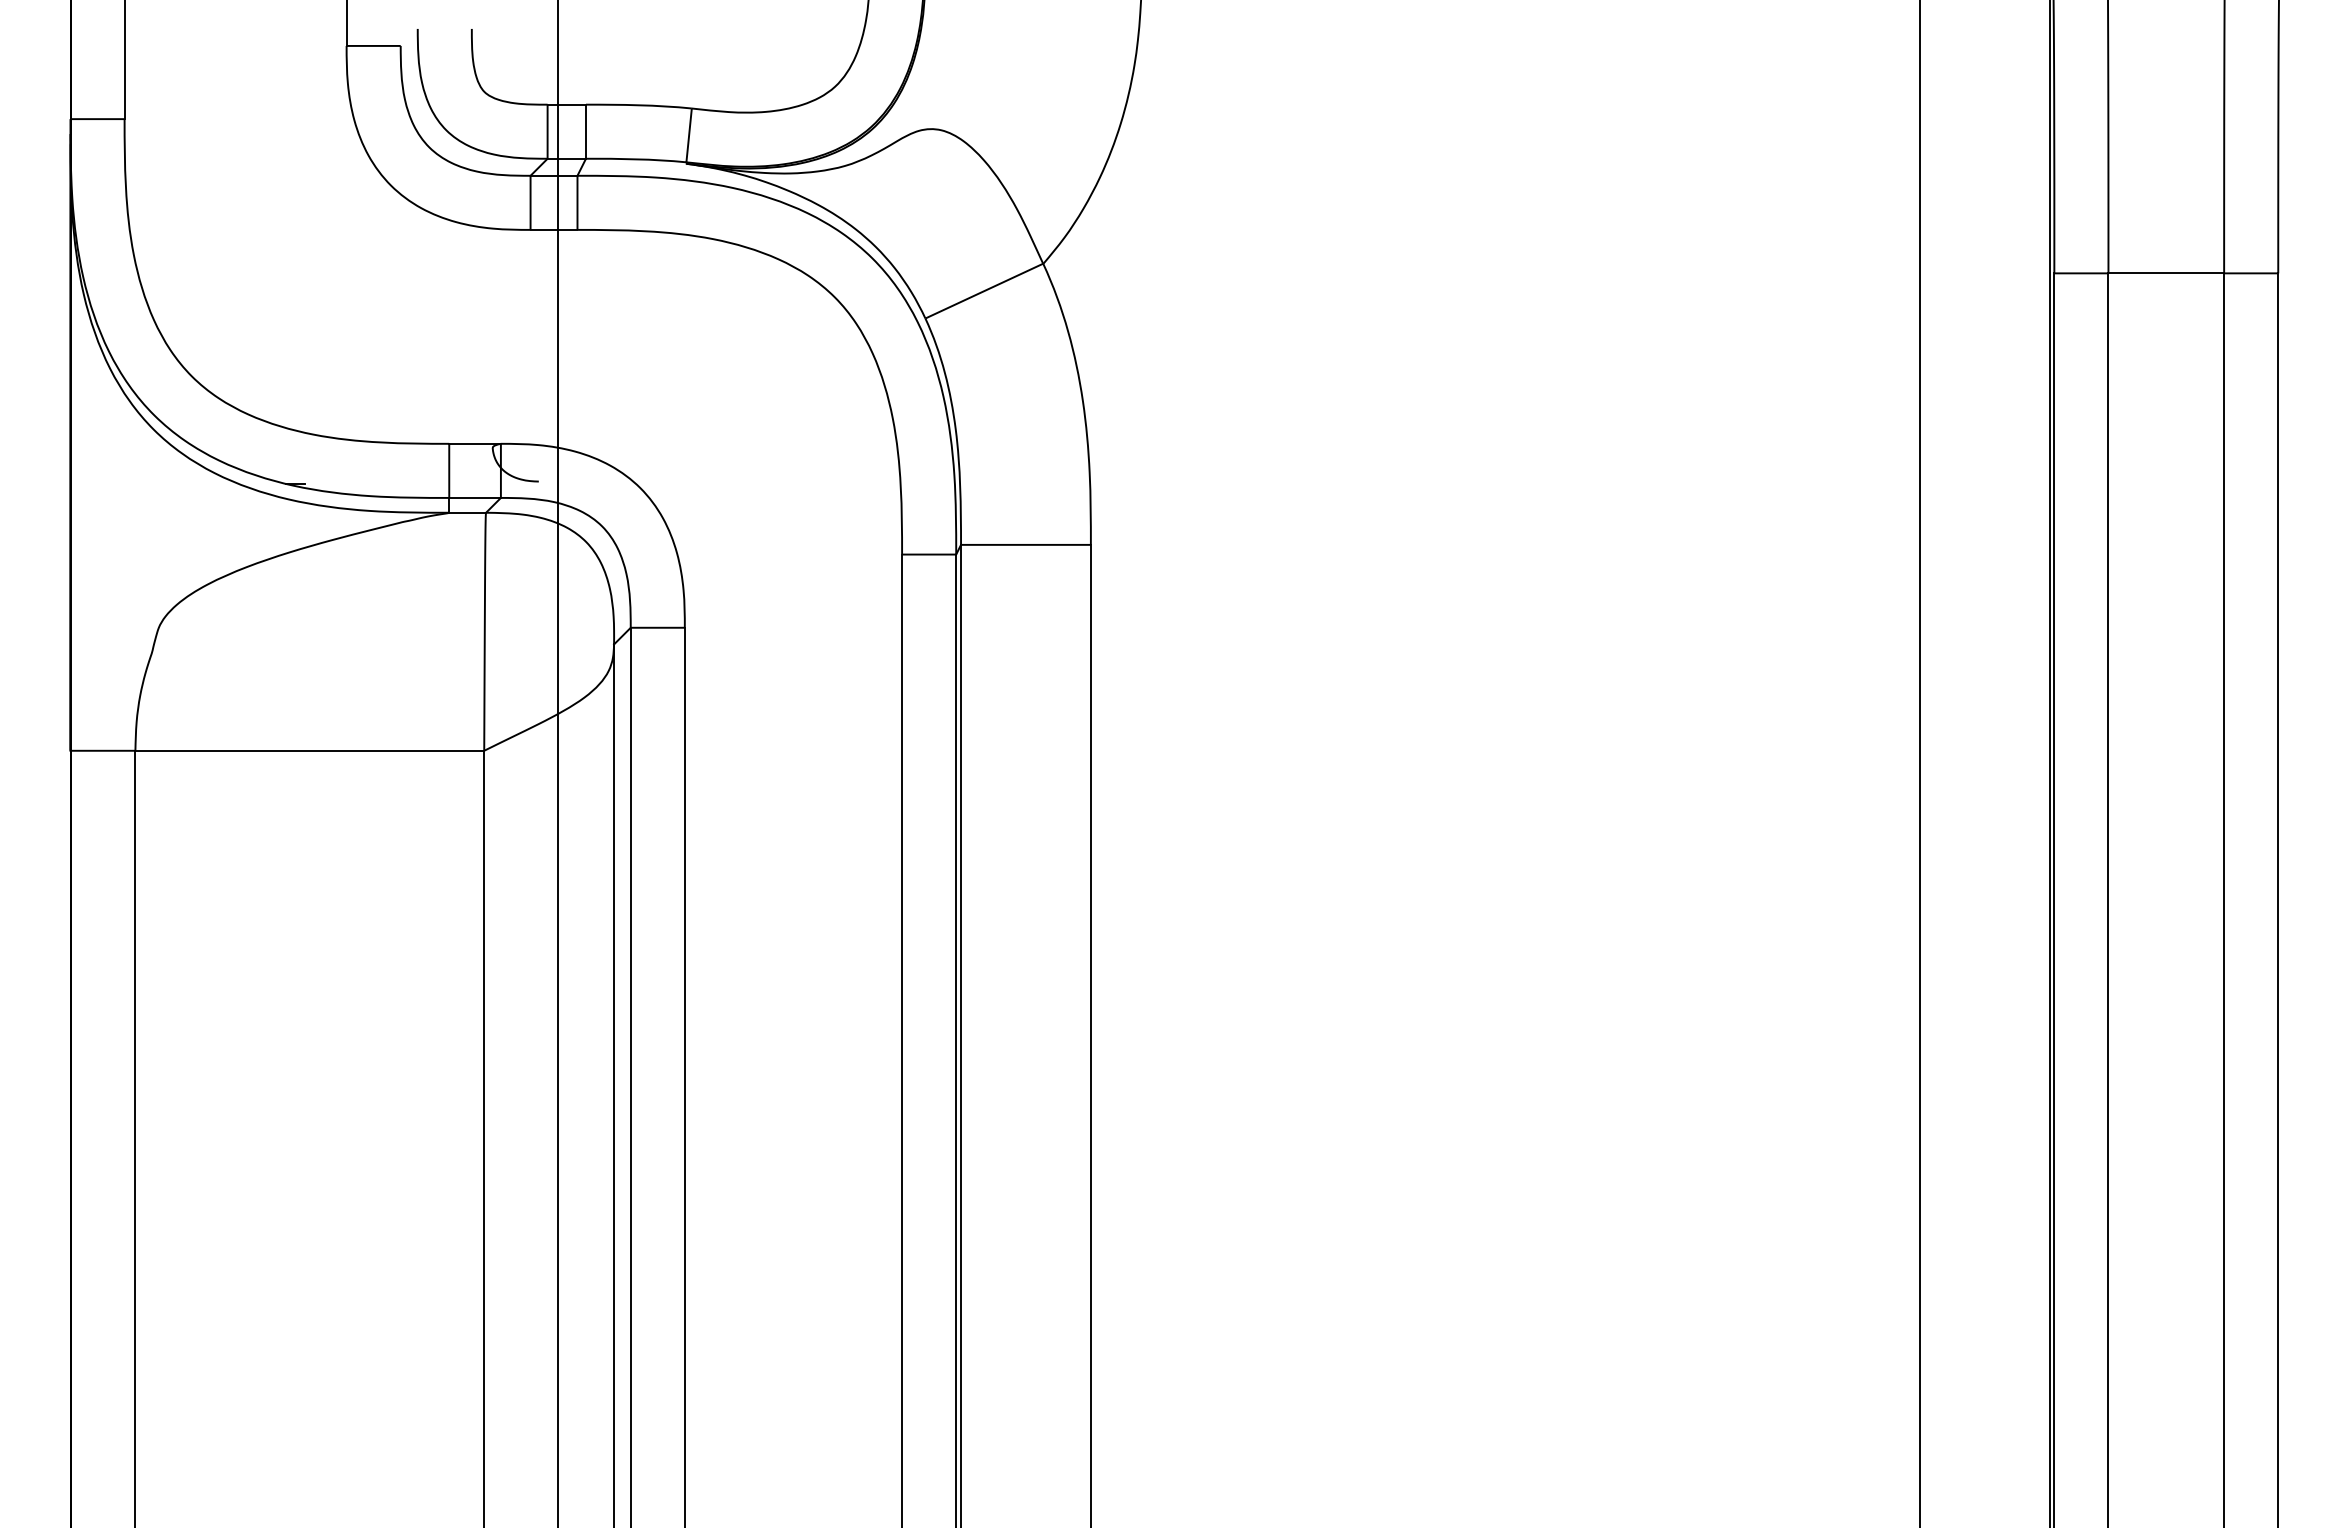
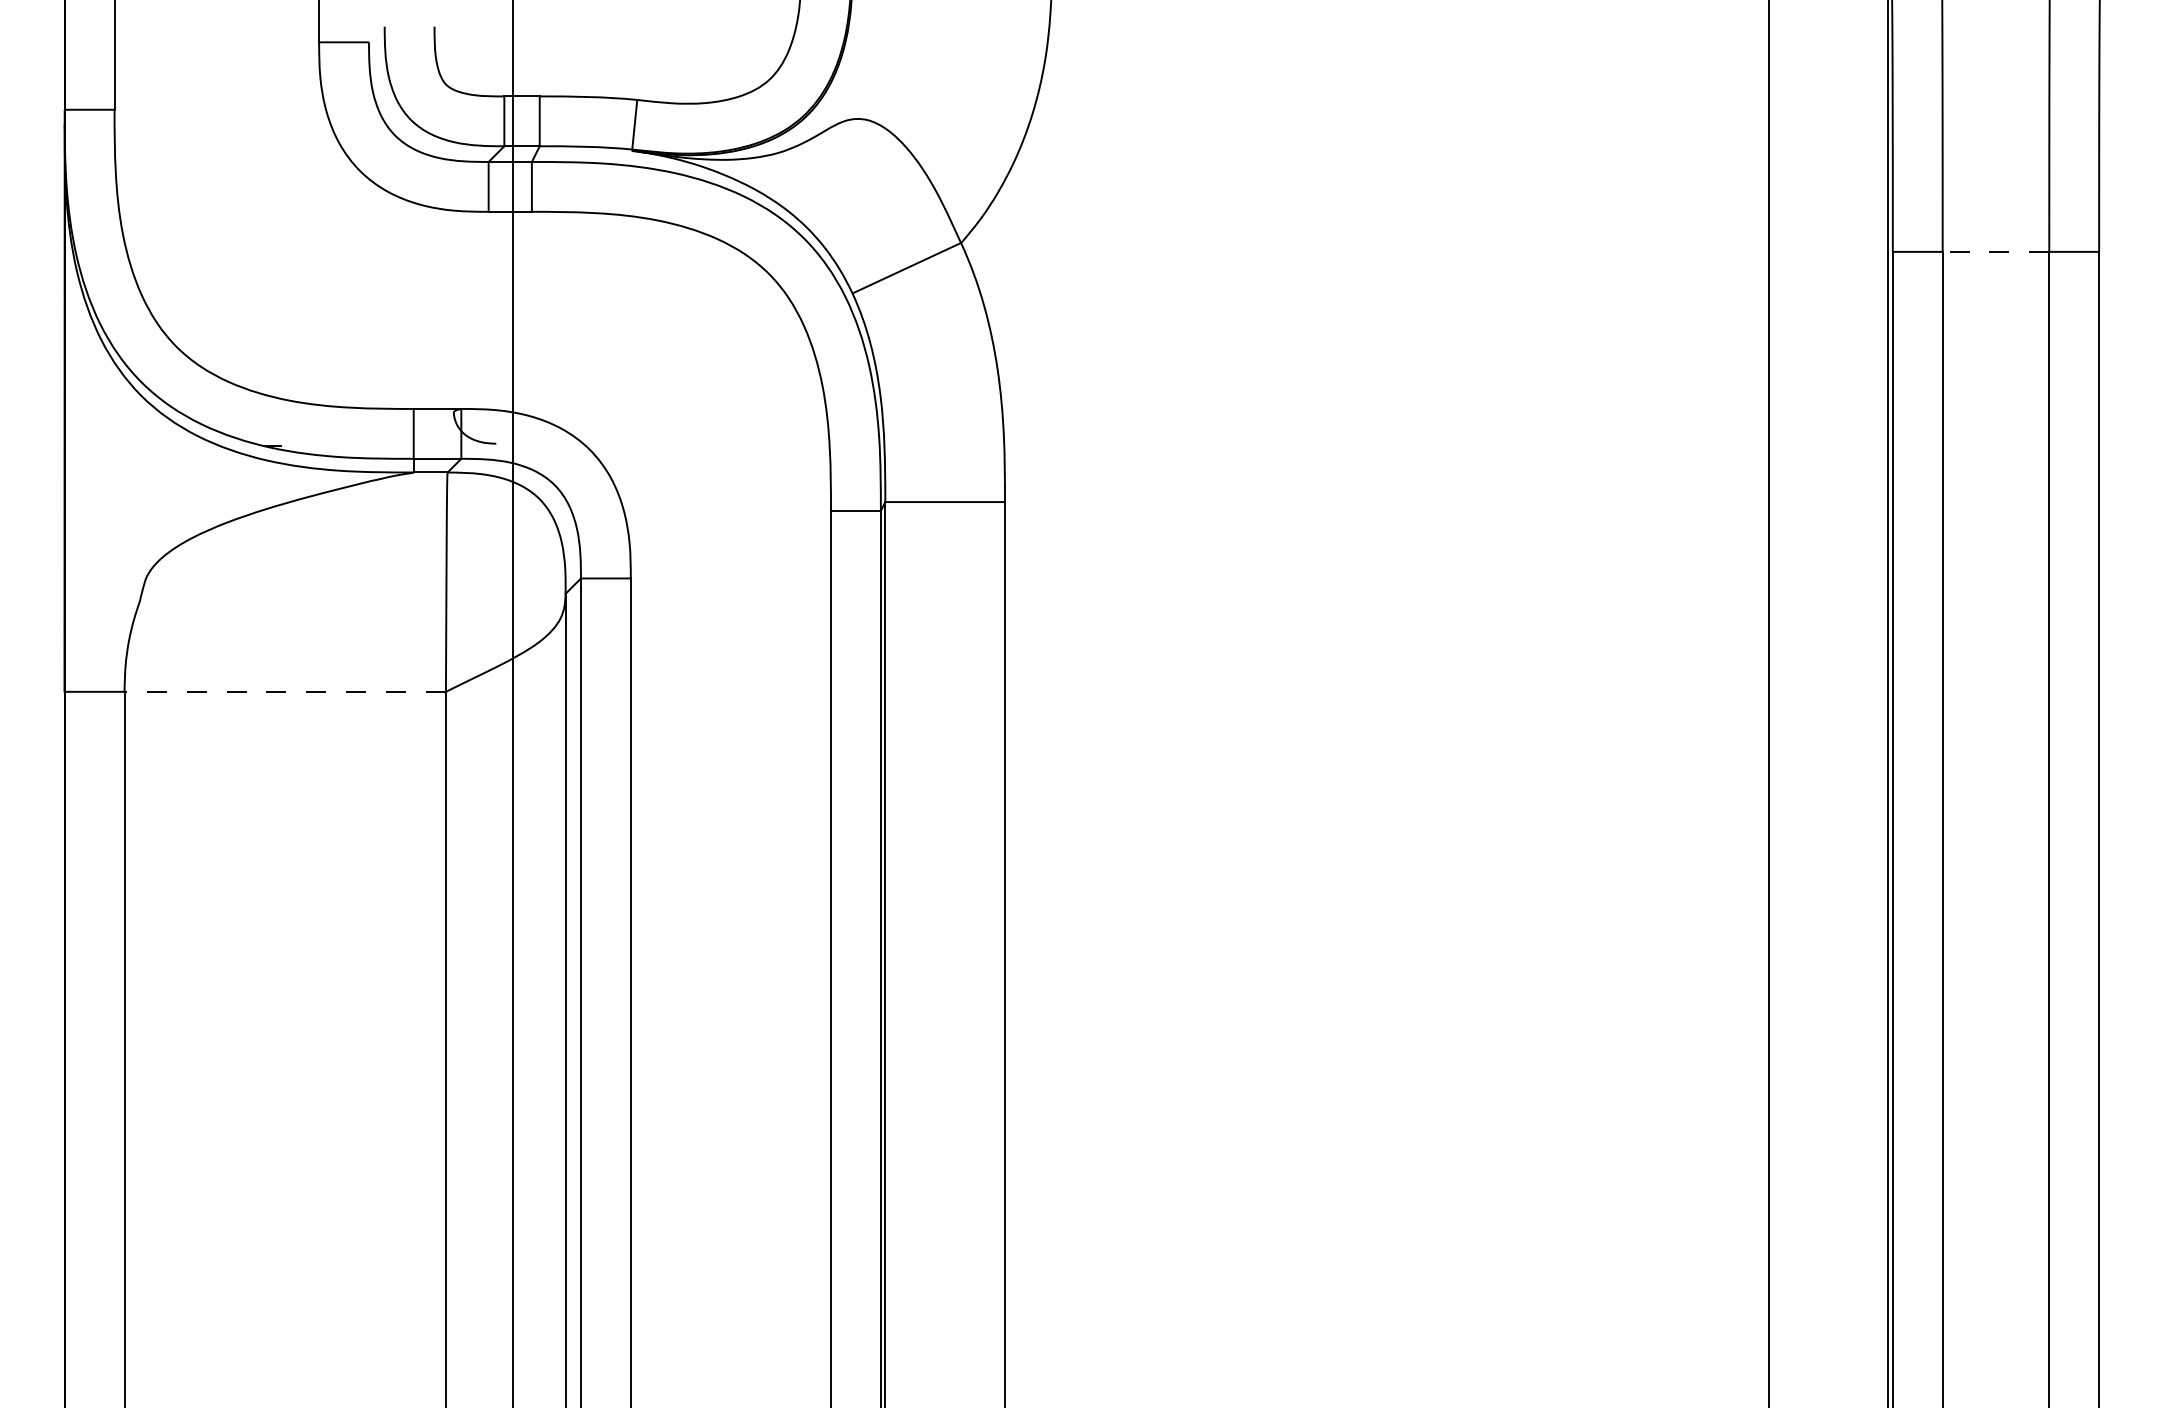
line: (2166, 273) -> (1996, 252), solid -> dashed
line: (309, 750) -> (284, 691), solid -> dashed

